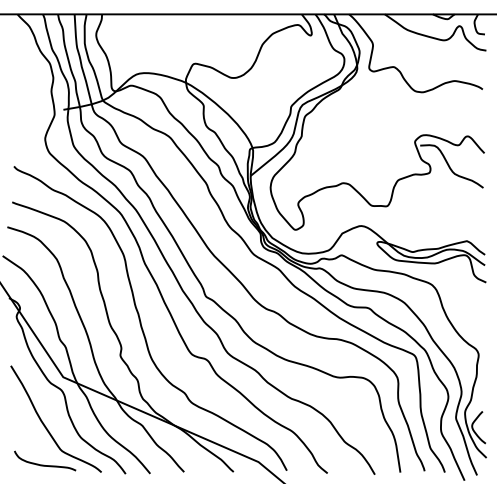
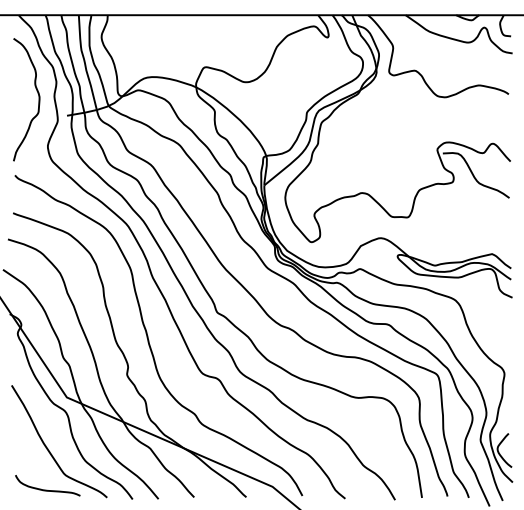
curve: (36, 94) -> (38, 99), added

